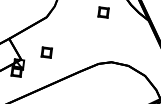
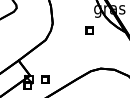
part: (46, 52) -> (45, 79), moved

